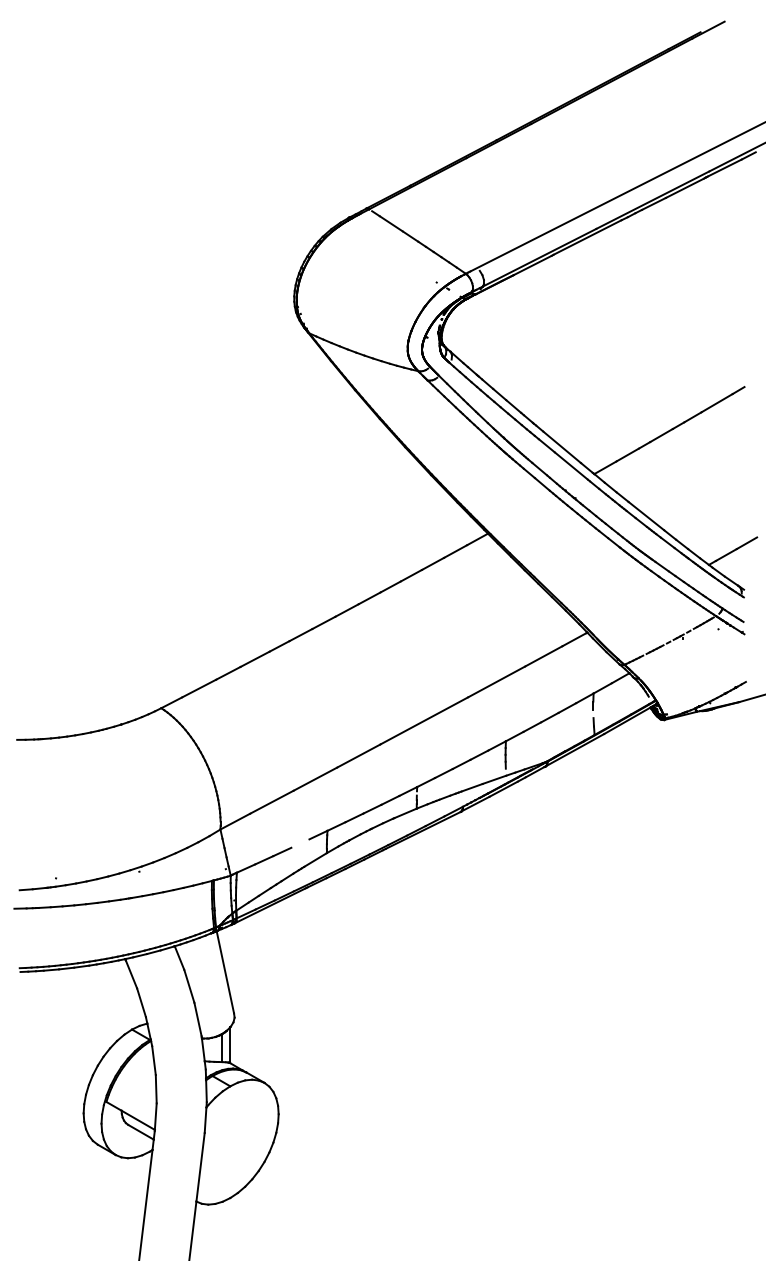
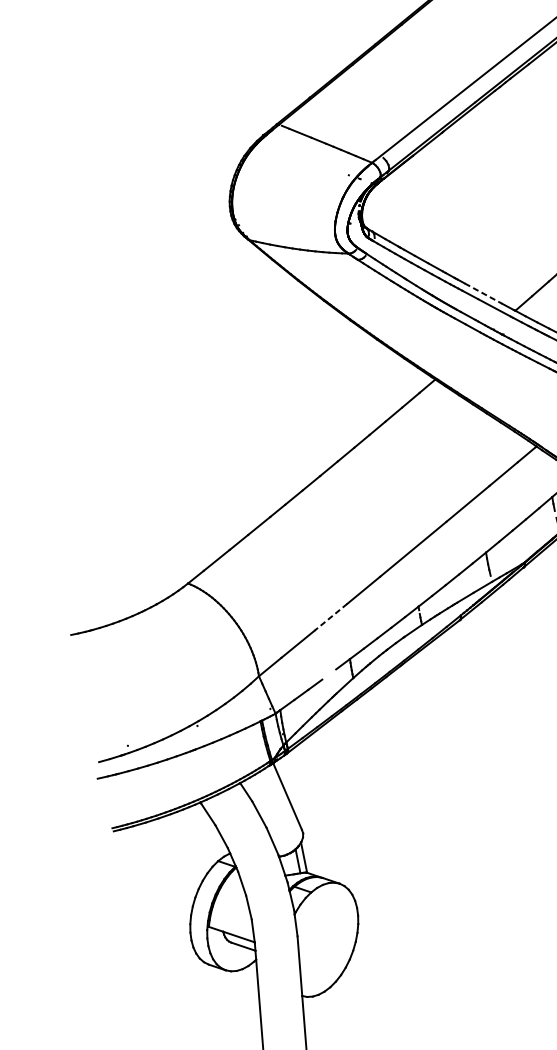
line: (562, 447) -> (483, 293), solid -> dashed
line: (315, 779) -> (331, 617), solid -> dashed

